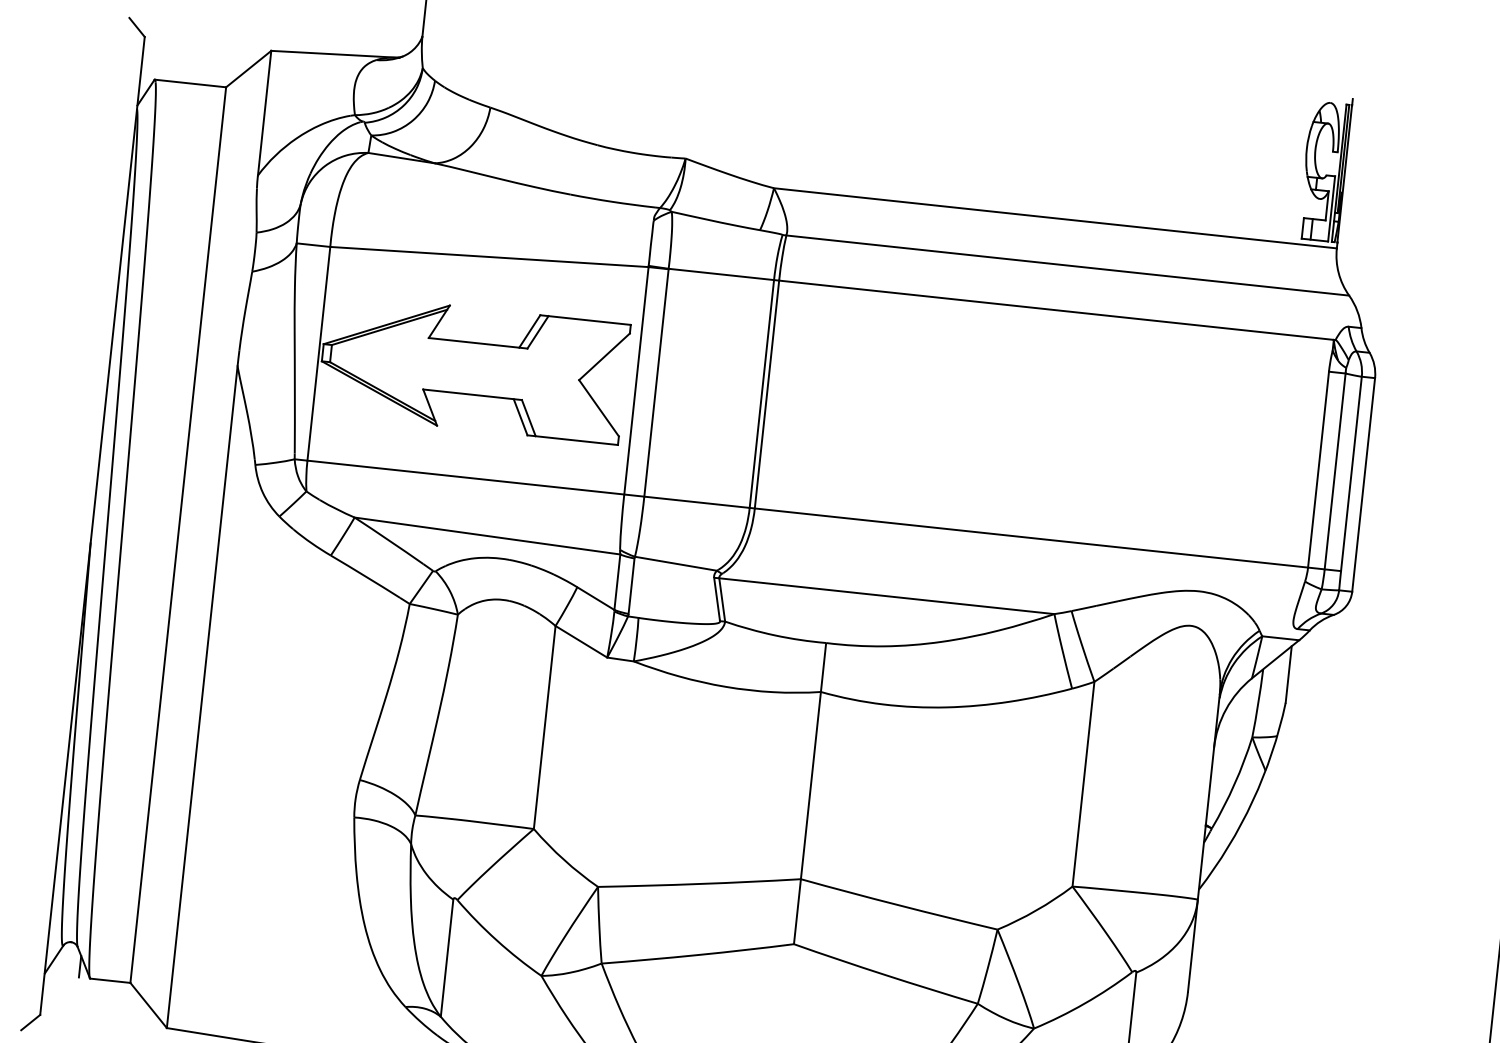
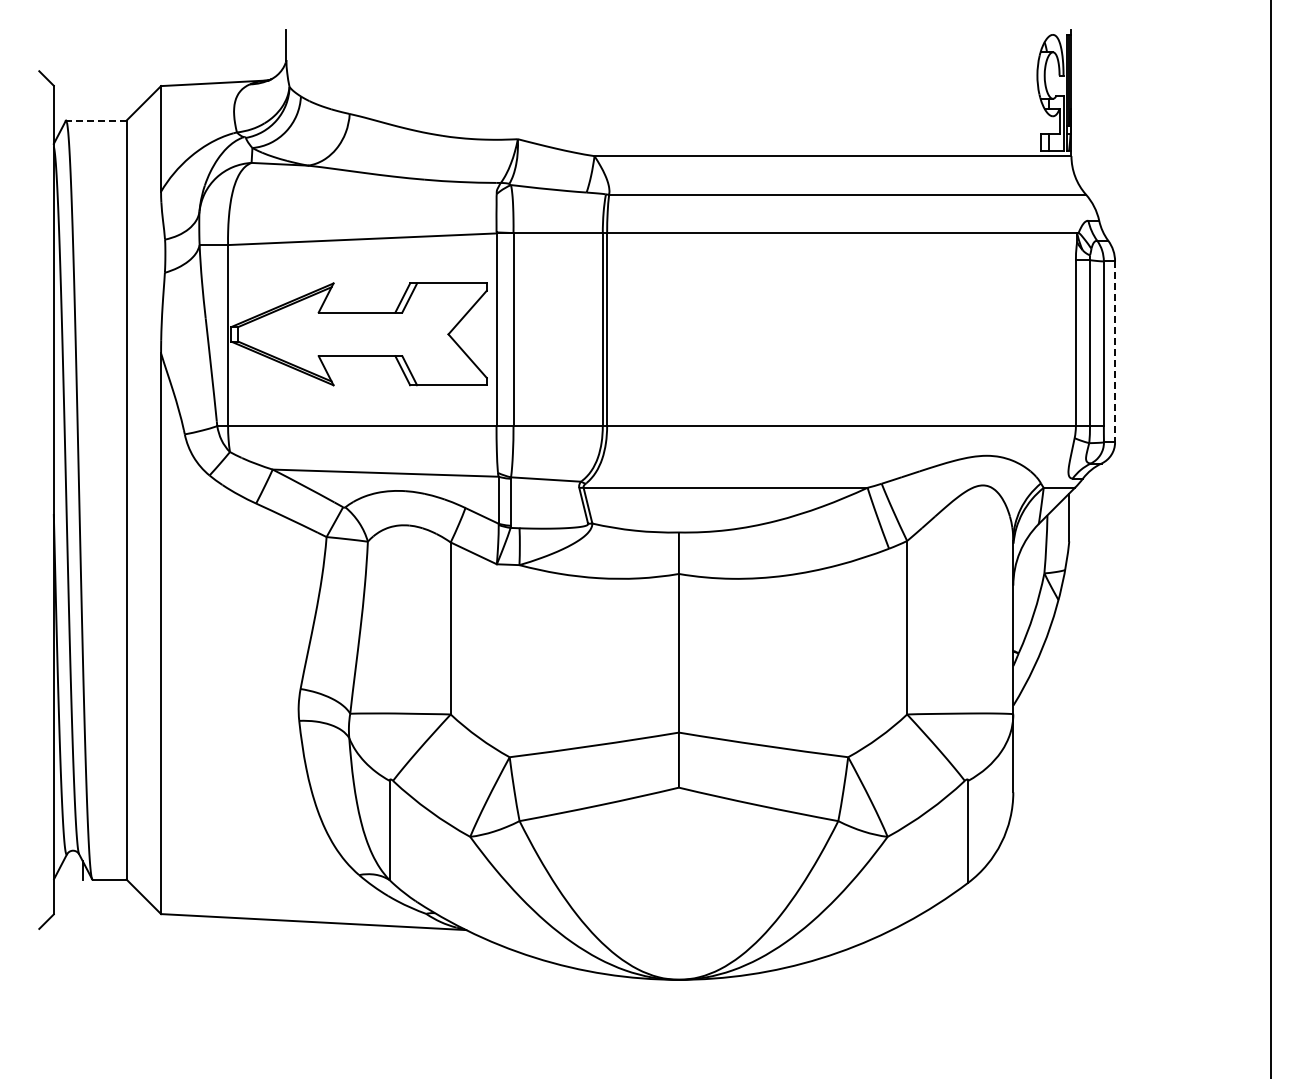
line: (189, 83) -> (95, 120), solid -> dashed
line: (1364, 485) -> (1115, 352), solid -> dashed

